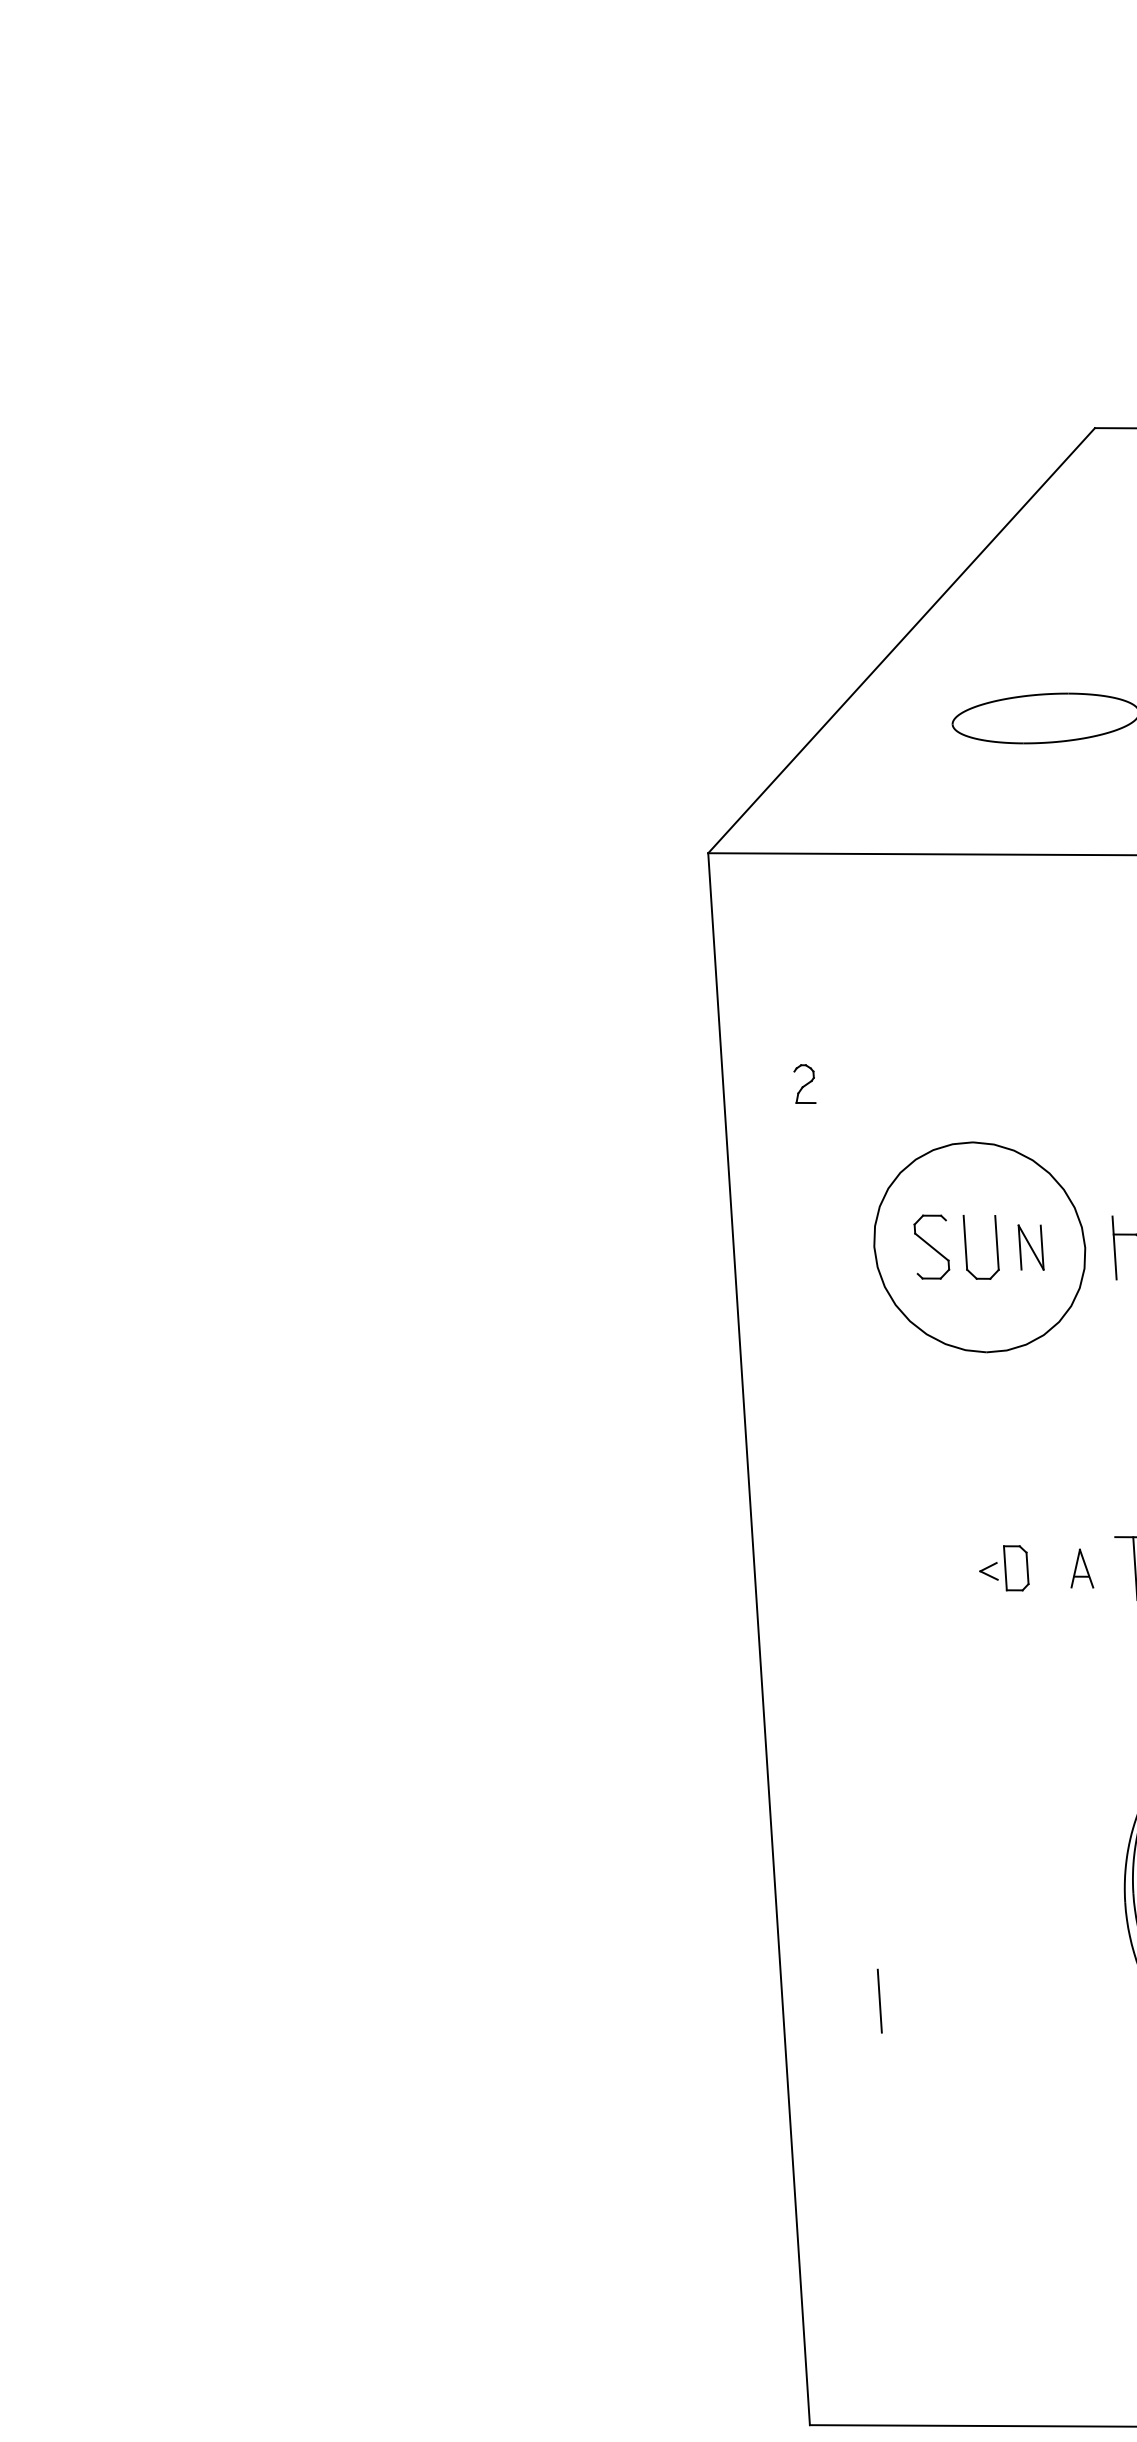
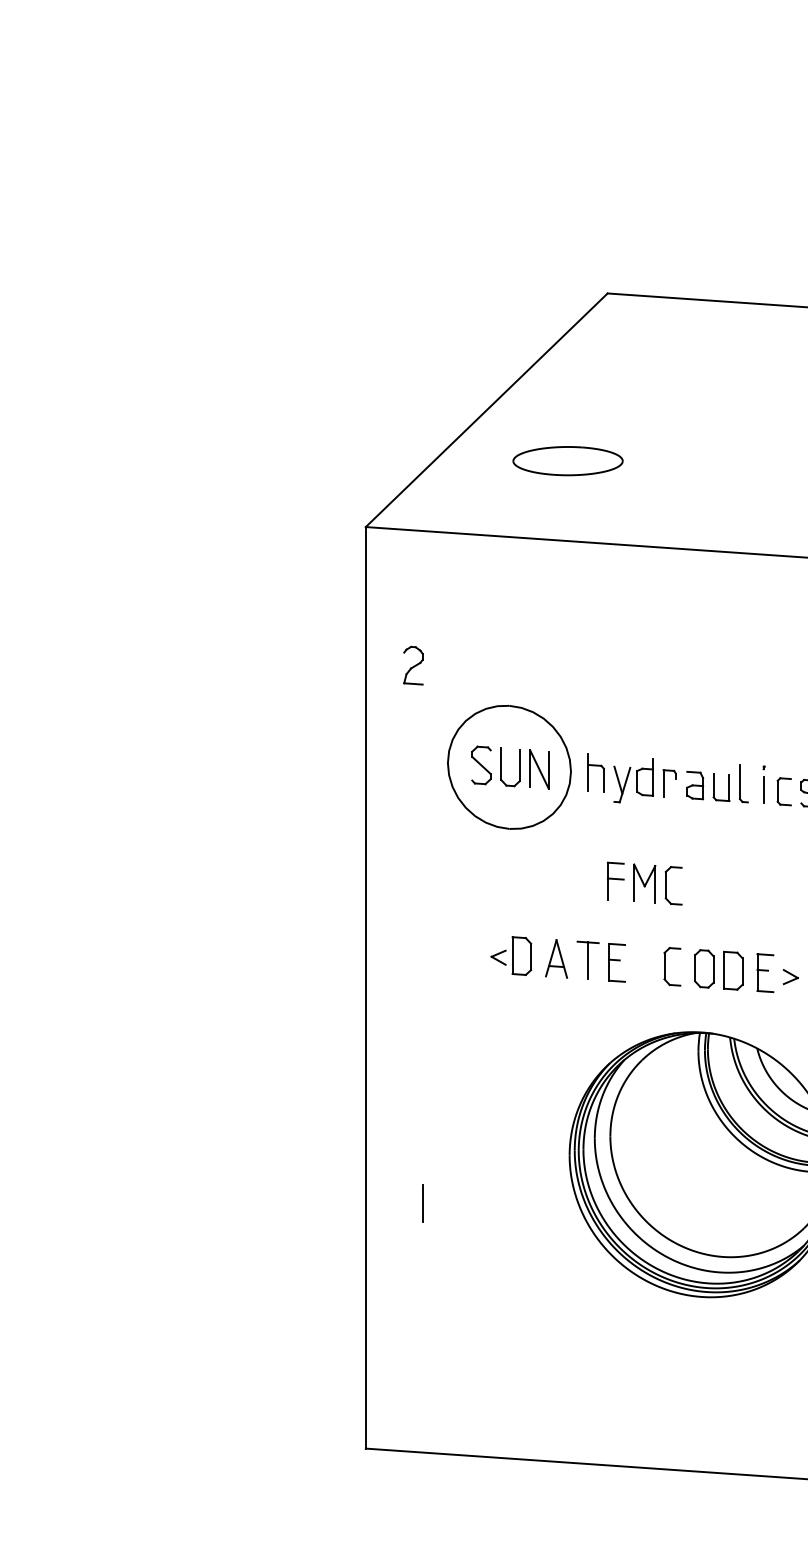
part: (804, 1084) -> (413, 665), size x1.67
part: (1031, 1247) -> (539, 769), size x1.43
part: (1003, 1567) -> (511, 955), size x1.43
part: (1081, 1568) -> (556, 958), size x1.67

